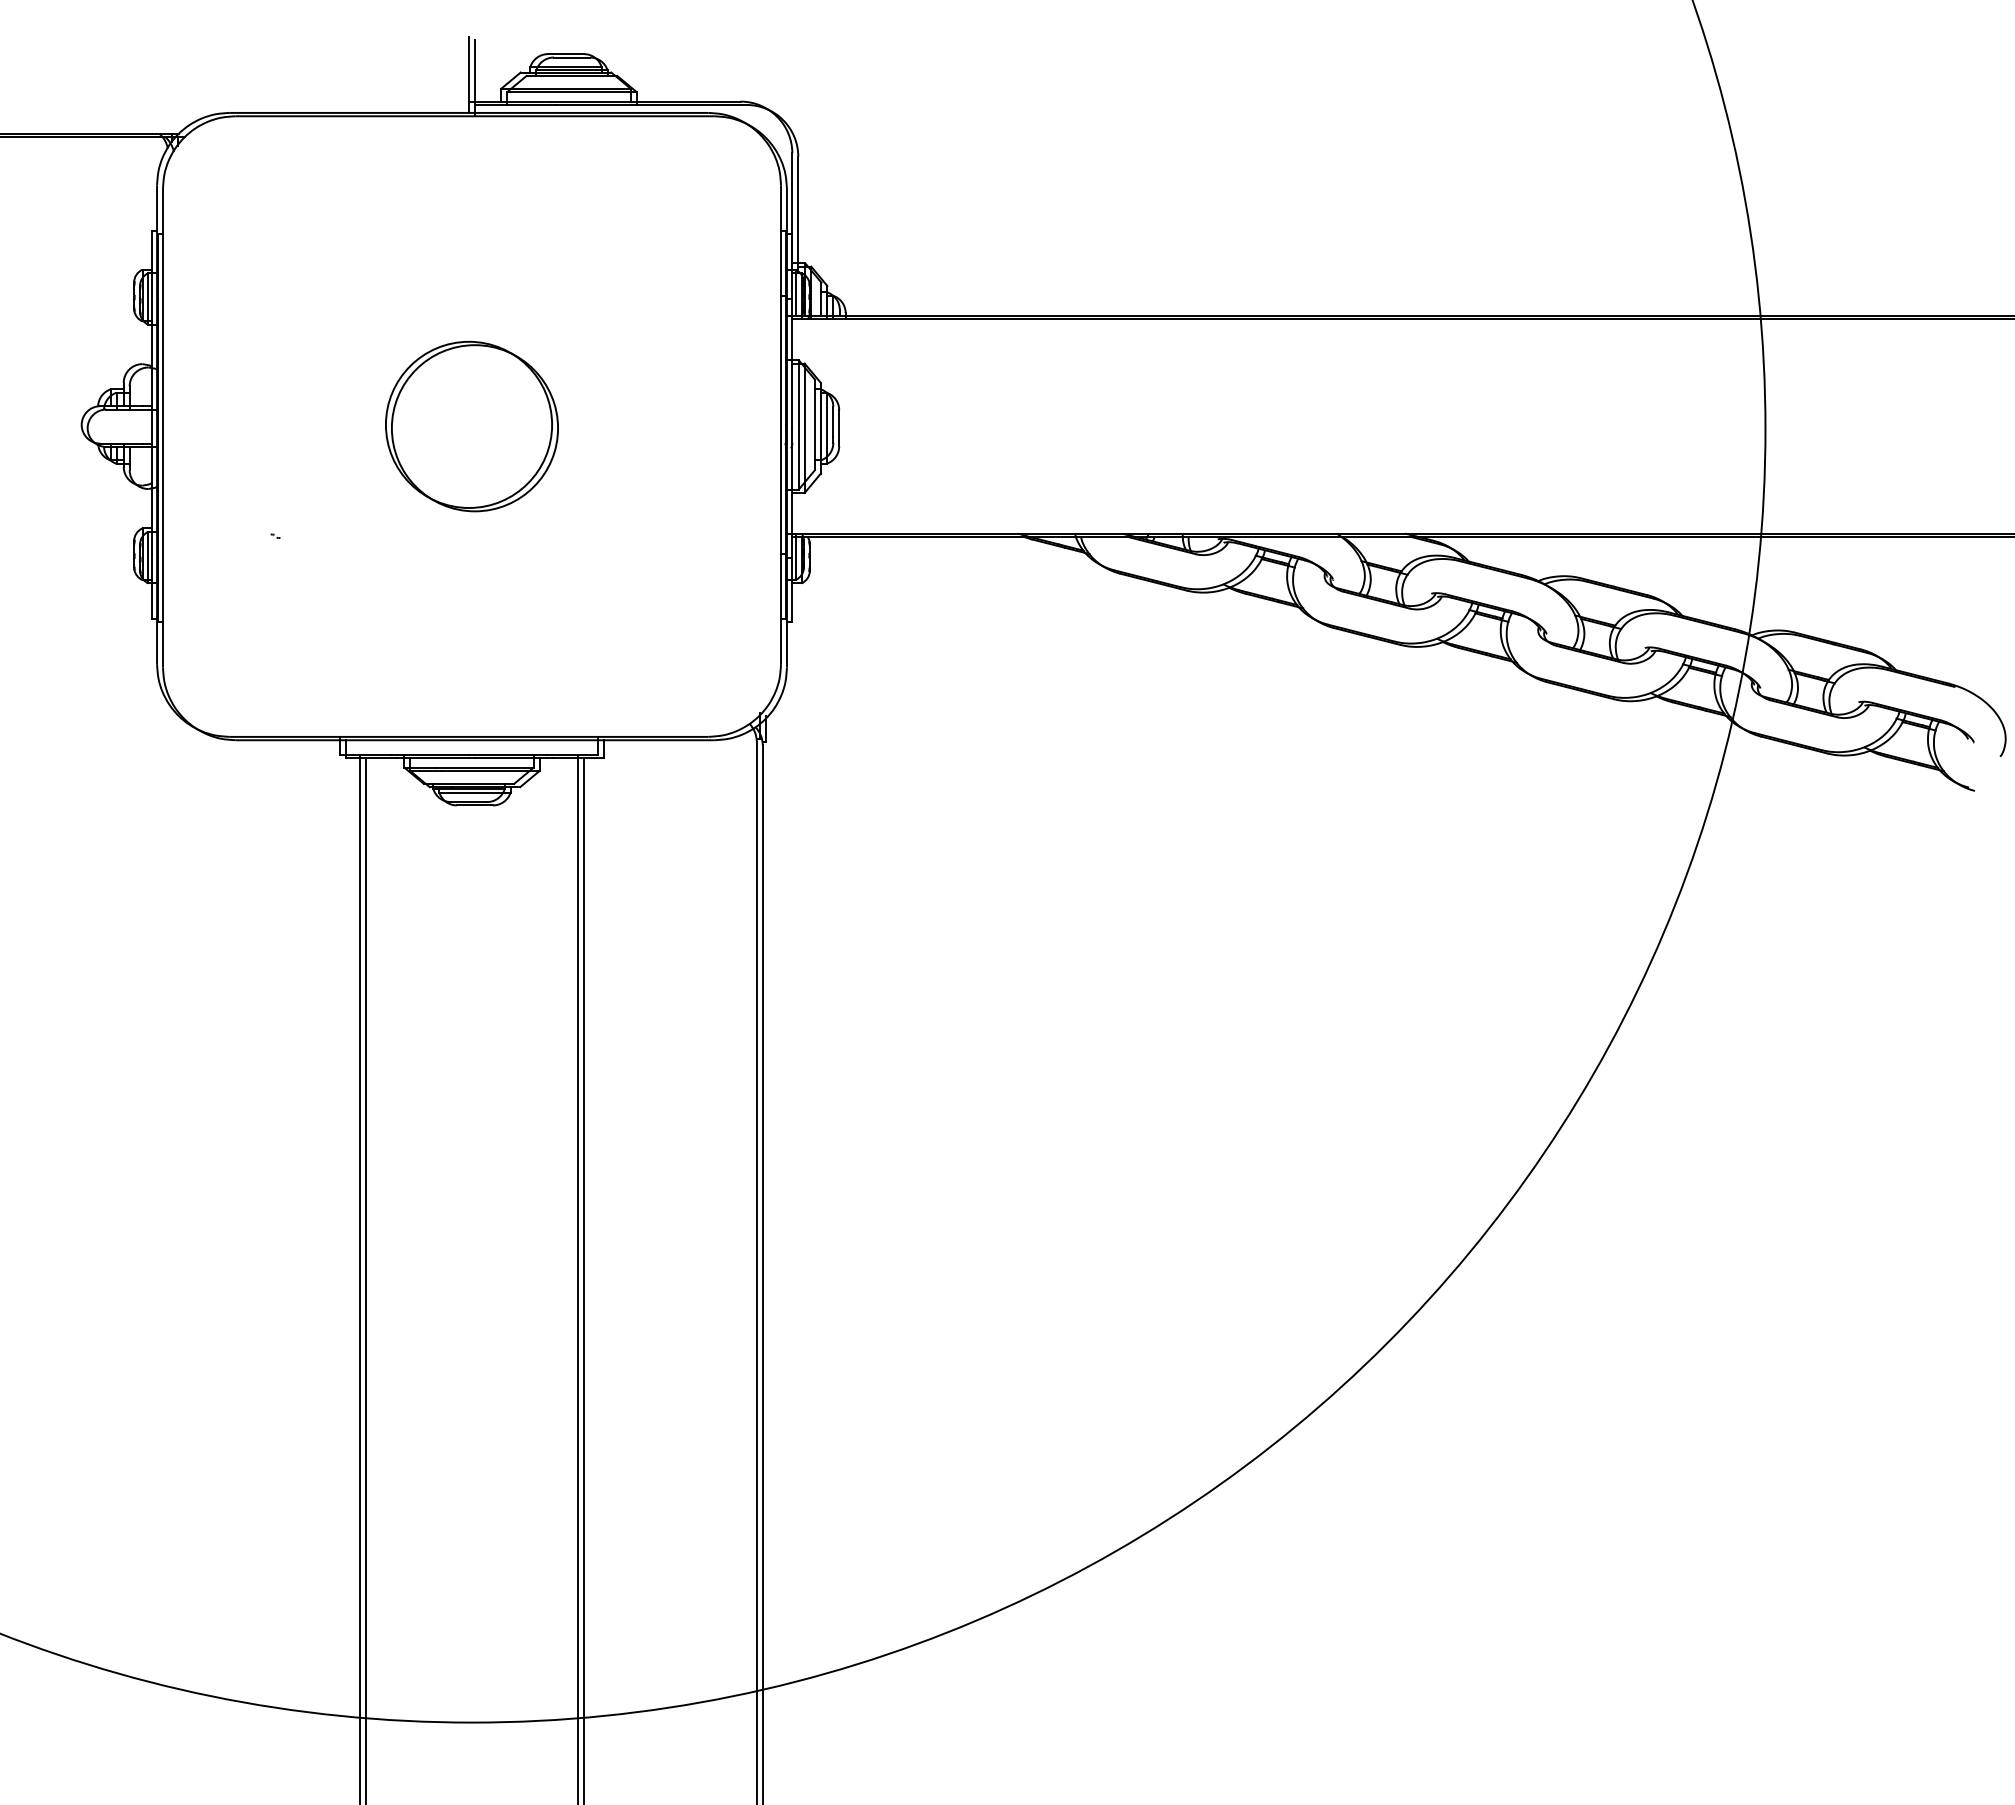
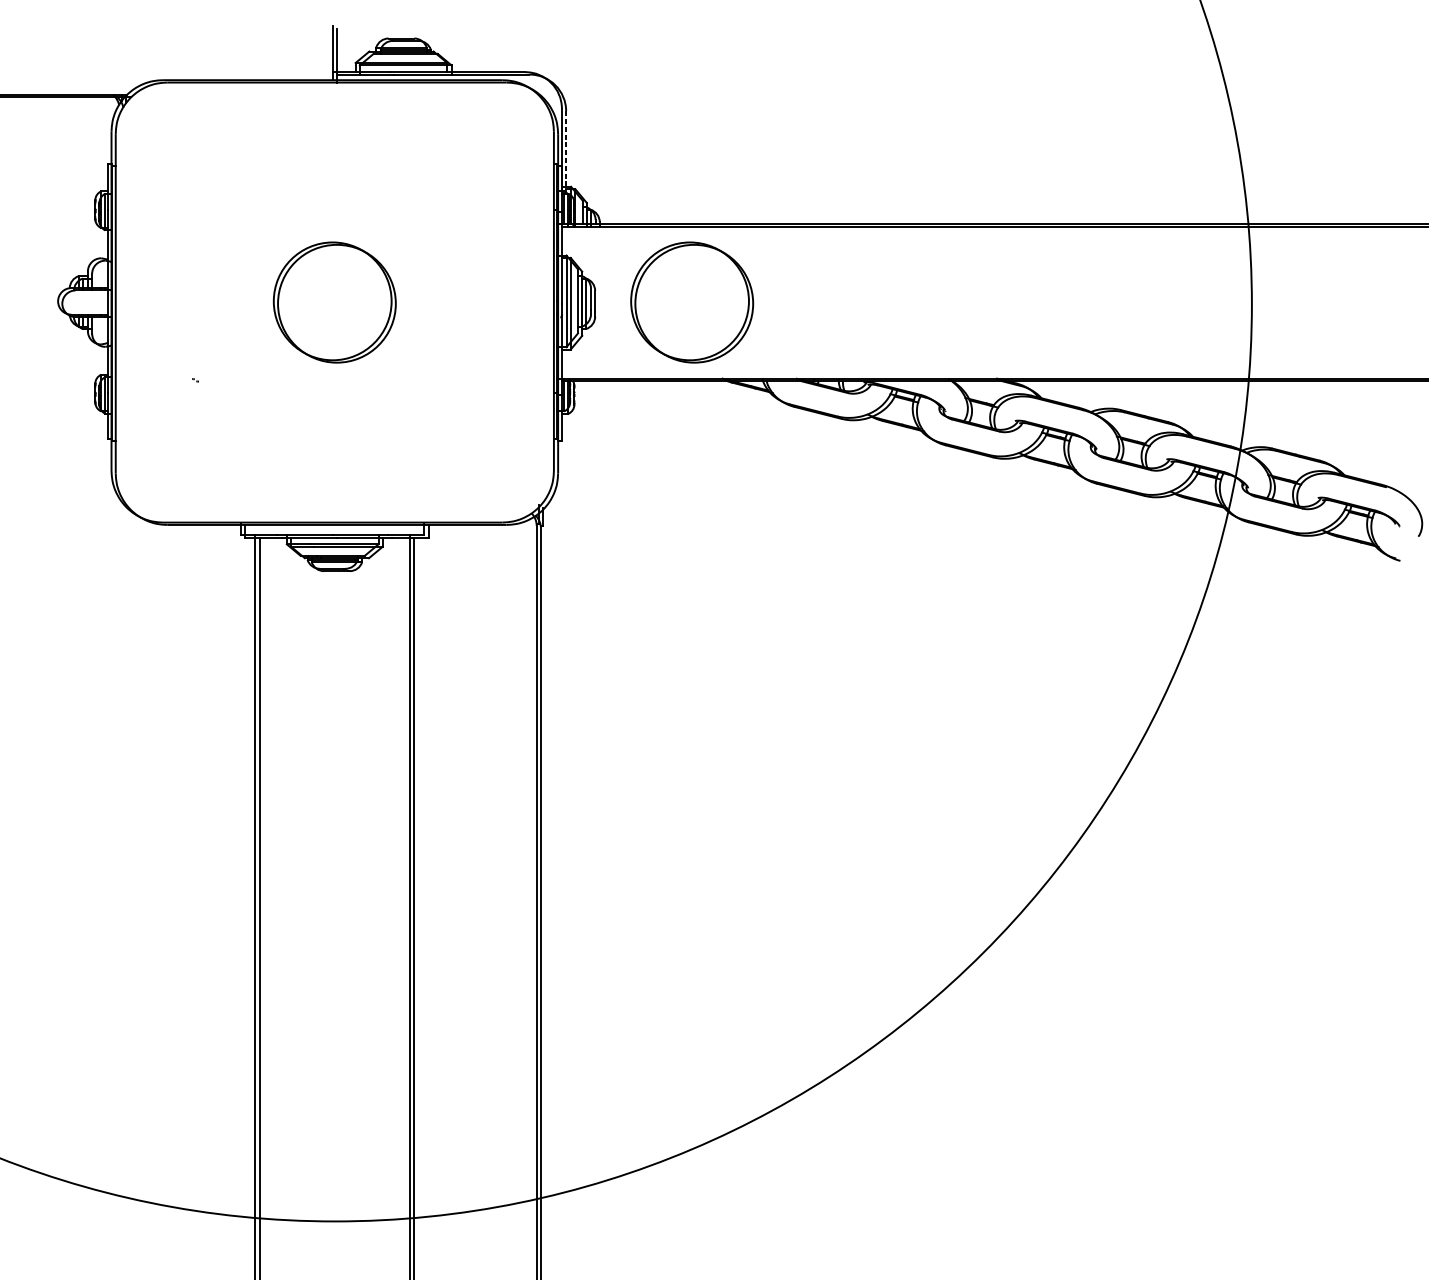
line: (798, 215) -> (566, 152), solid -> dashed
part: (975, 426) -> (691, 302), added

